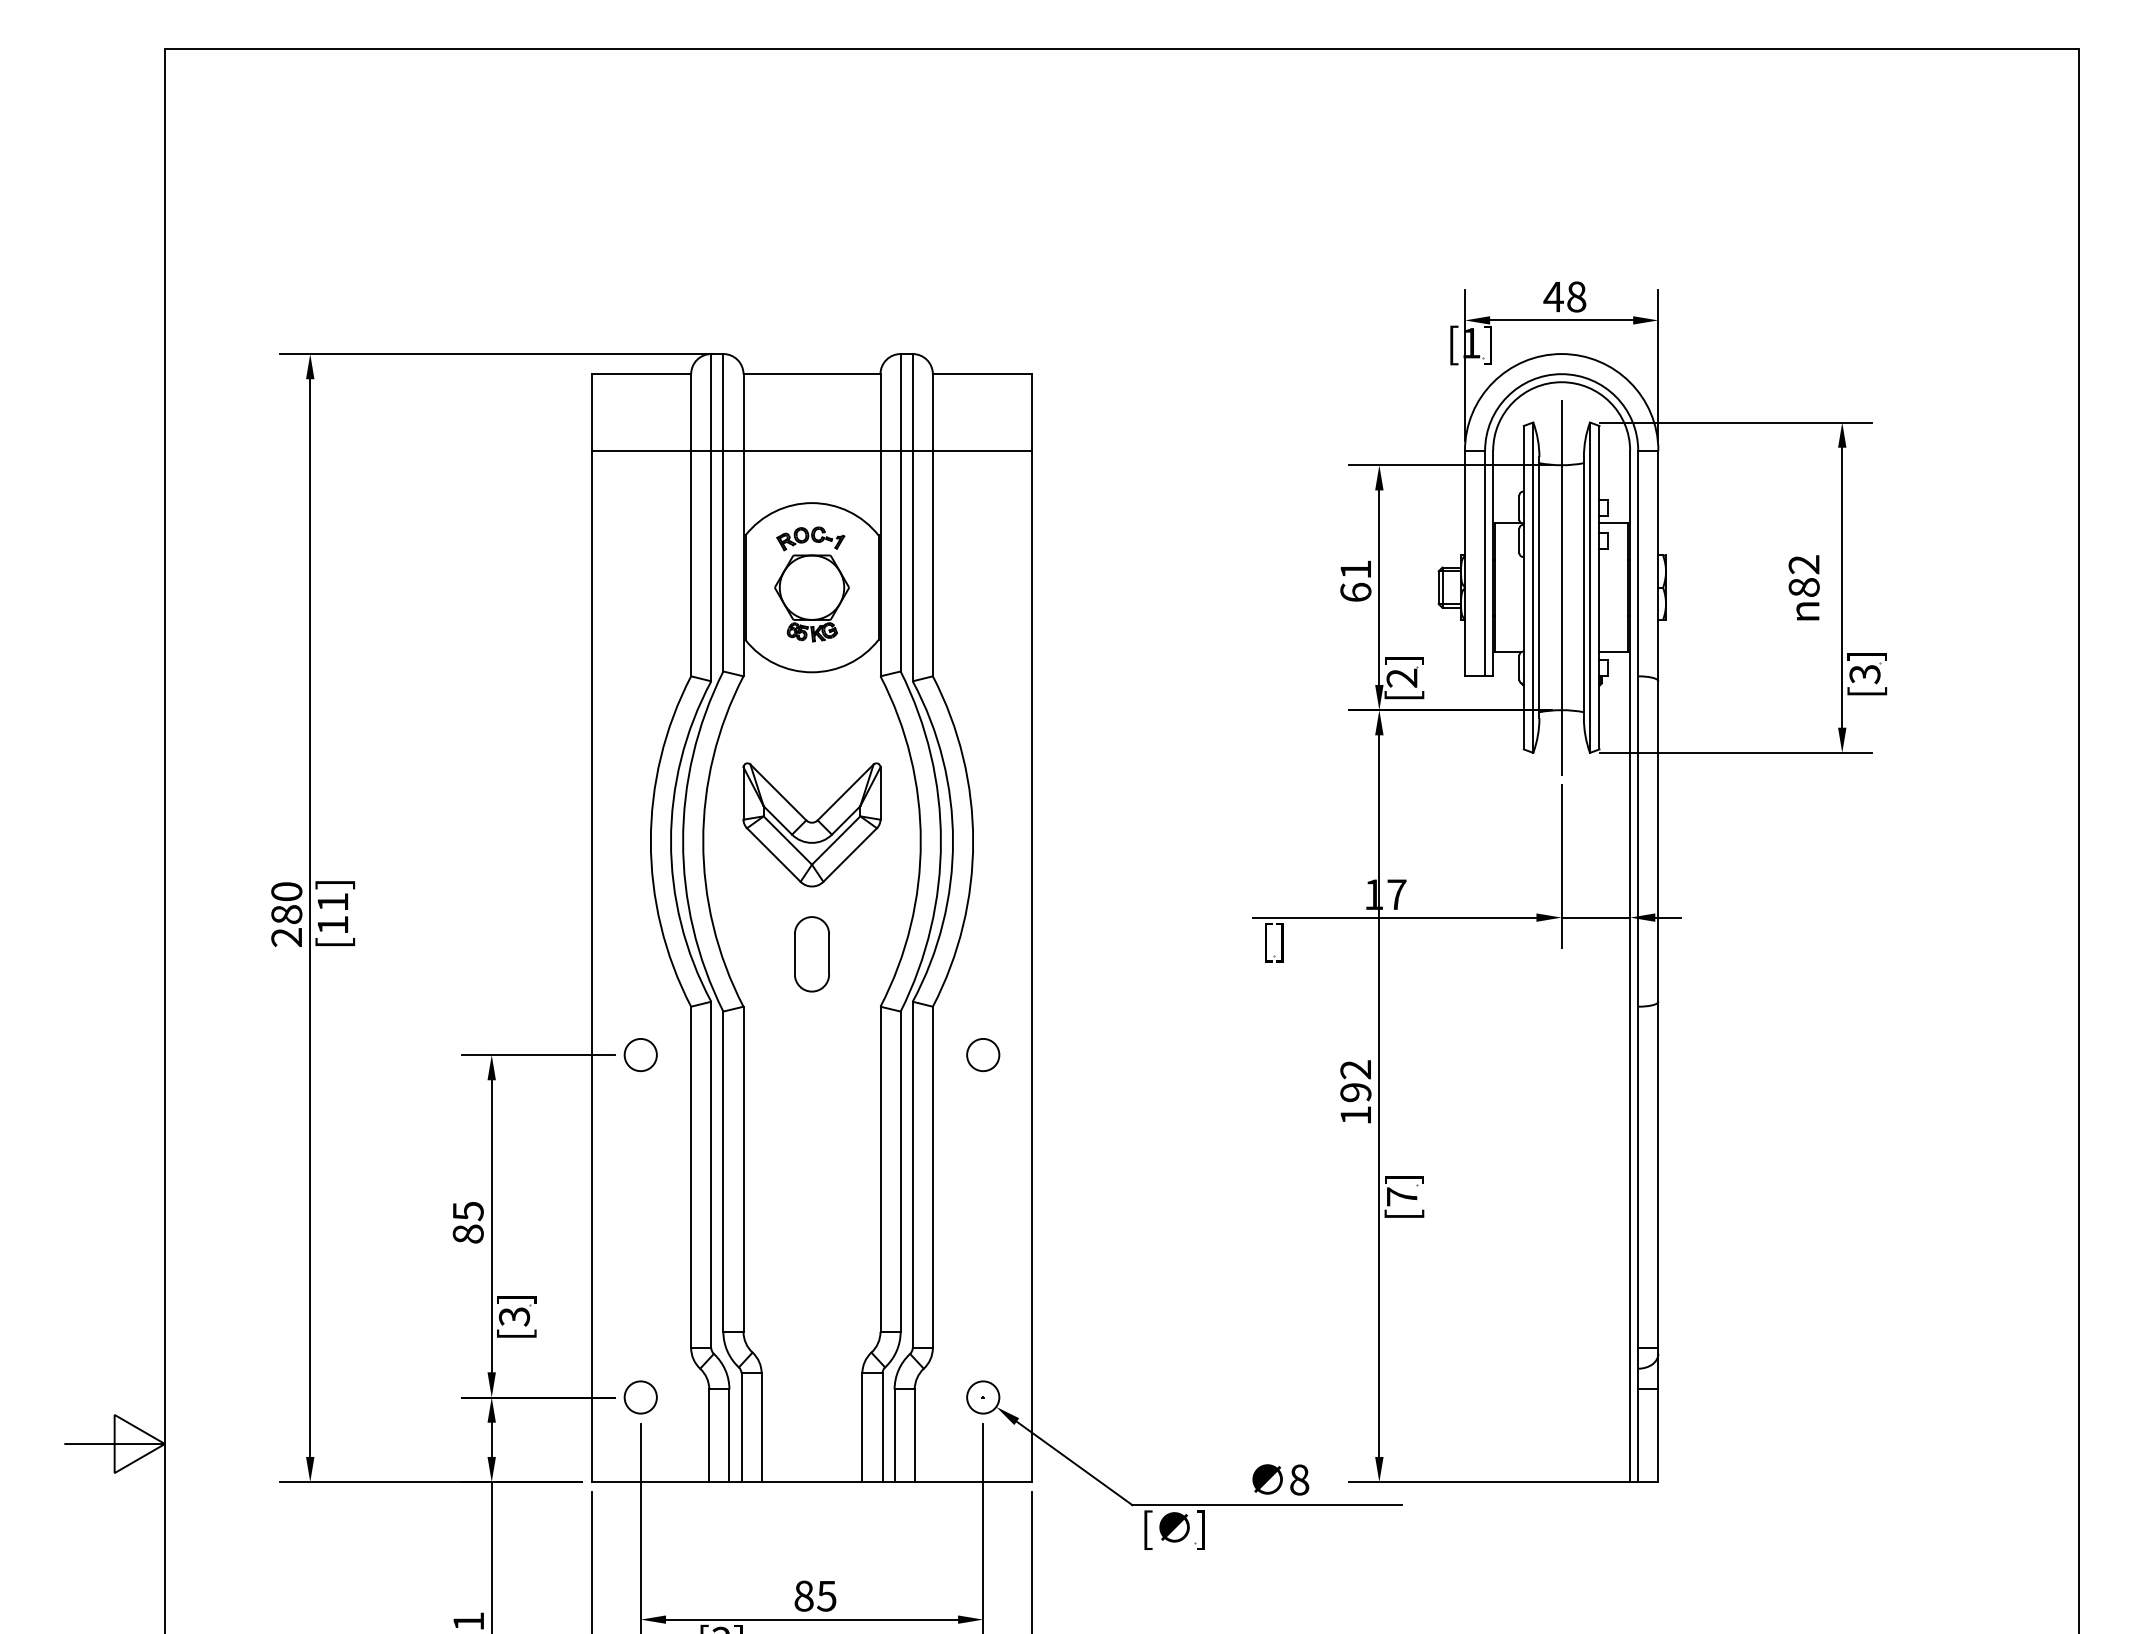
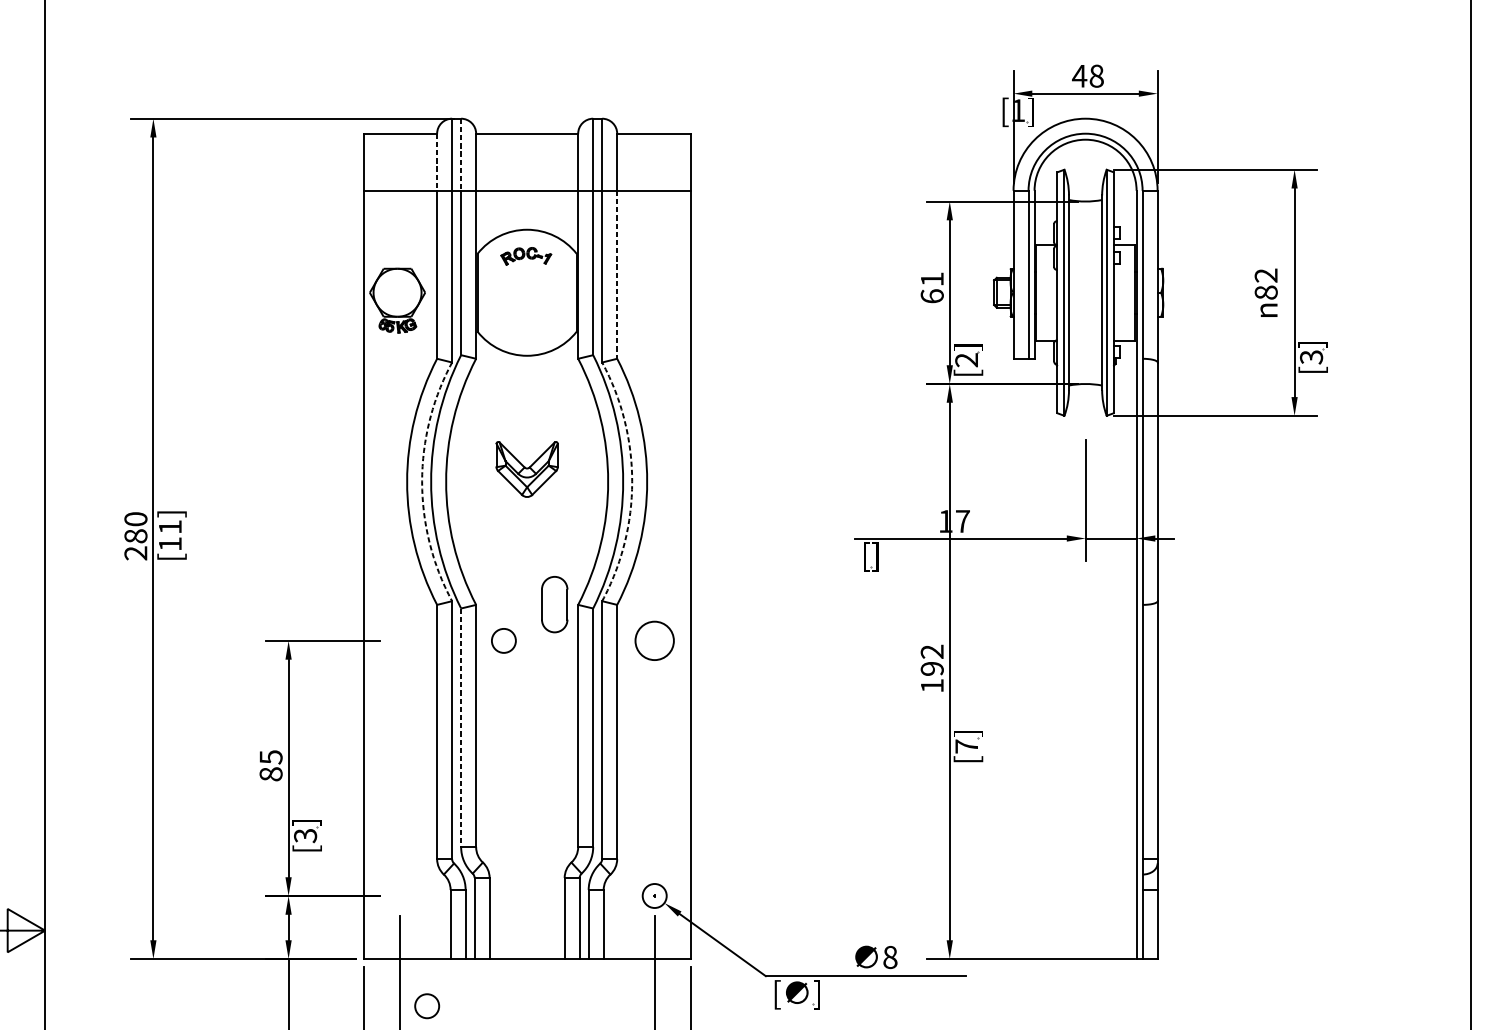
line: (723, 402) -> (461, 154), solid -> dashed
line: (691, 412) -> (437, 162), solid -> dashed
line: (932, 563) -> (616, 274), solid -> dashed
line: (1561, 587) -> (1085, 292), removed
part: (811, 598) -> (397, 300), moved
part: (811, 824) -> (526, 469), size x0.6
arc: (671, 841) -> (422, 481), solid -> dashed
arc: (953, 841) -> (632, 481), solid -> dashed
part: (811, 954) -> (554, 604), moved
circle: (983, 1054) -> (654, 640), size x1.6
circle: (640, 1055) -> (503, 641), moved
line: (723, 1172) -> (461, 728), solid -> dashed
circle: (640, 1397) -> (426, 1006), moved

